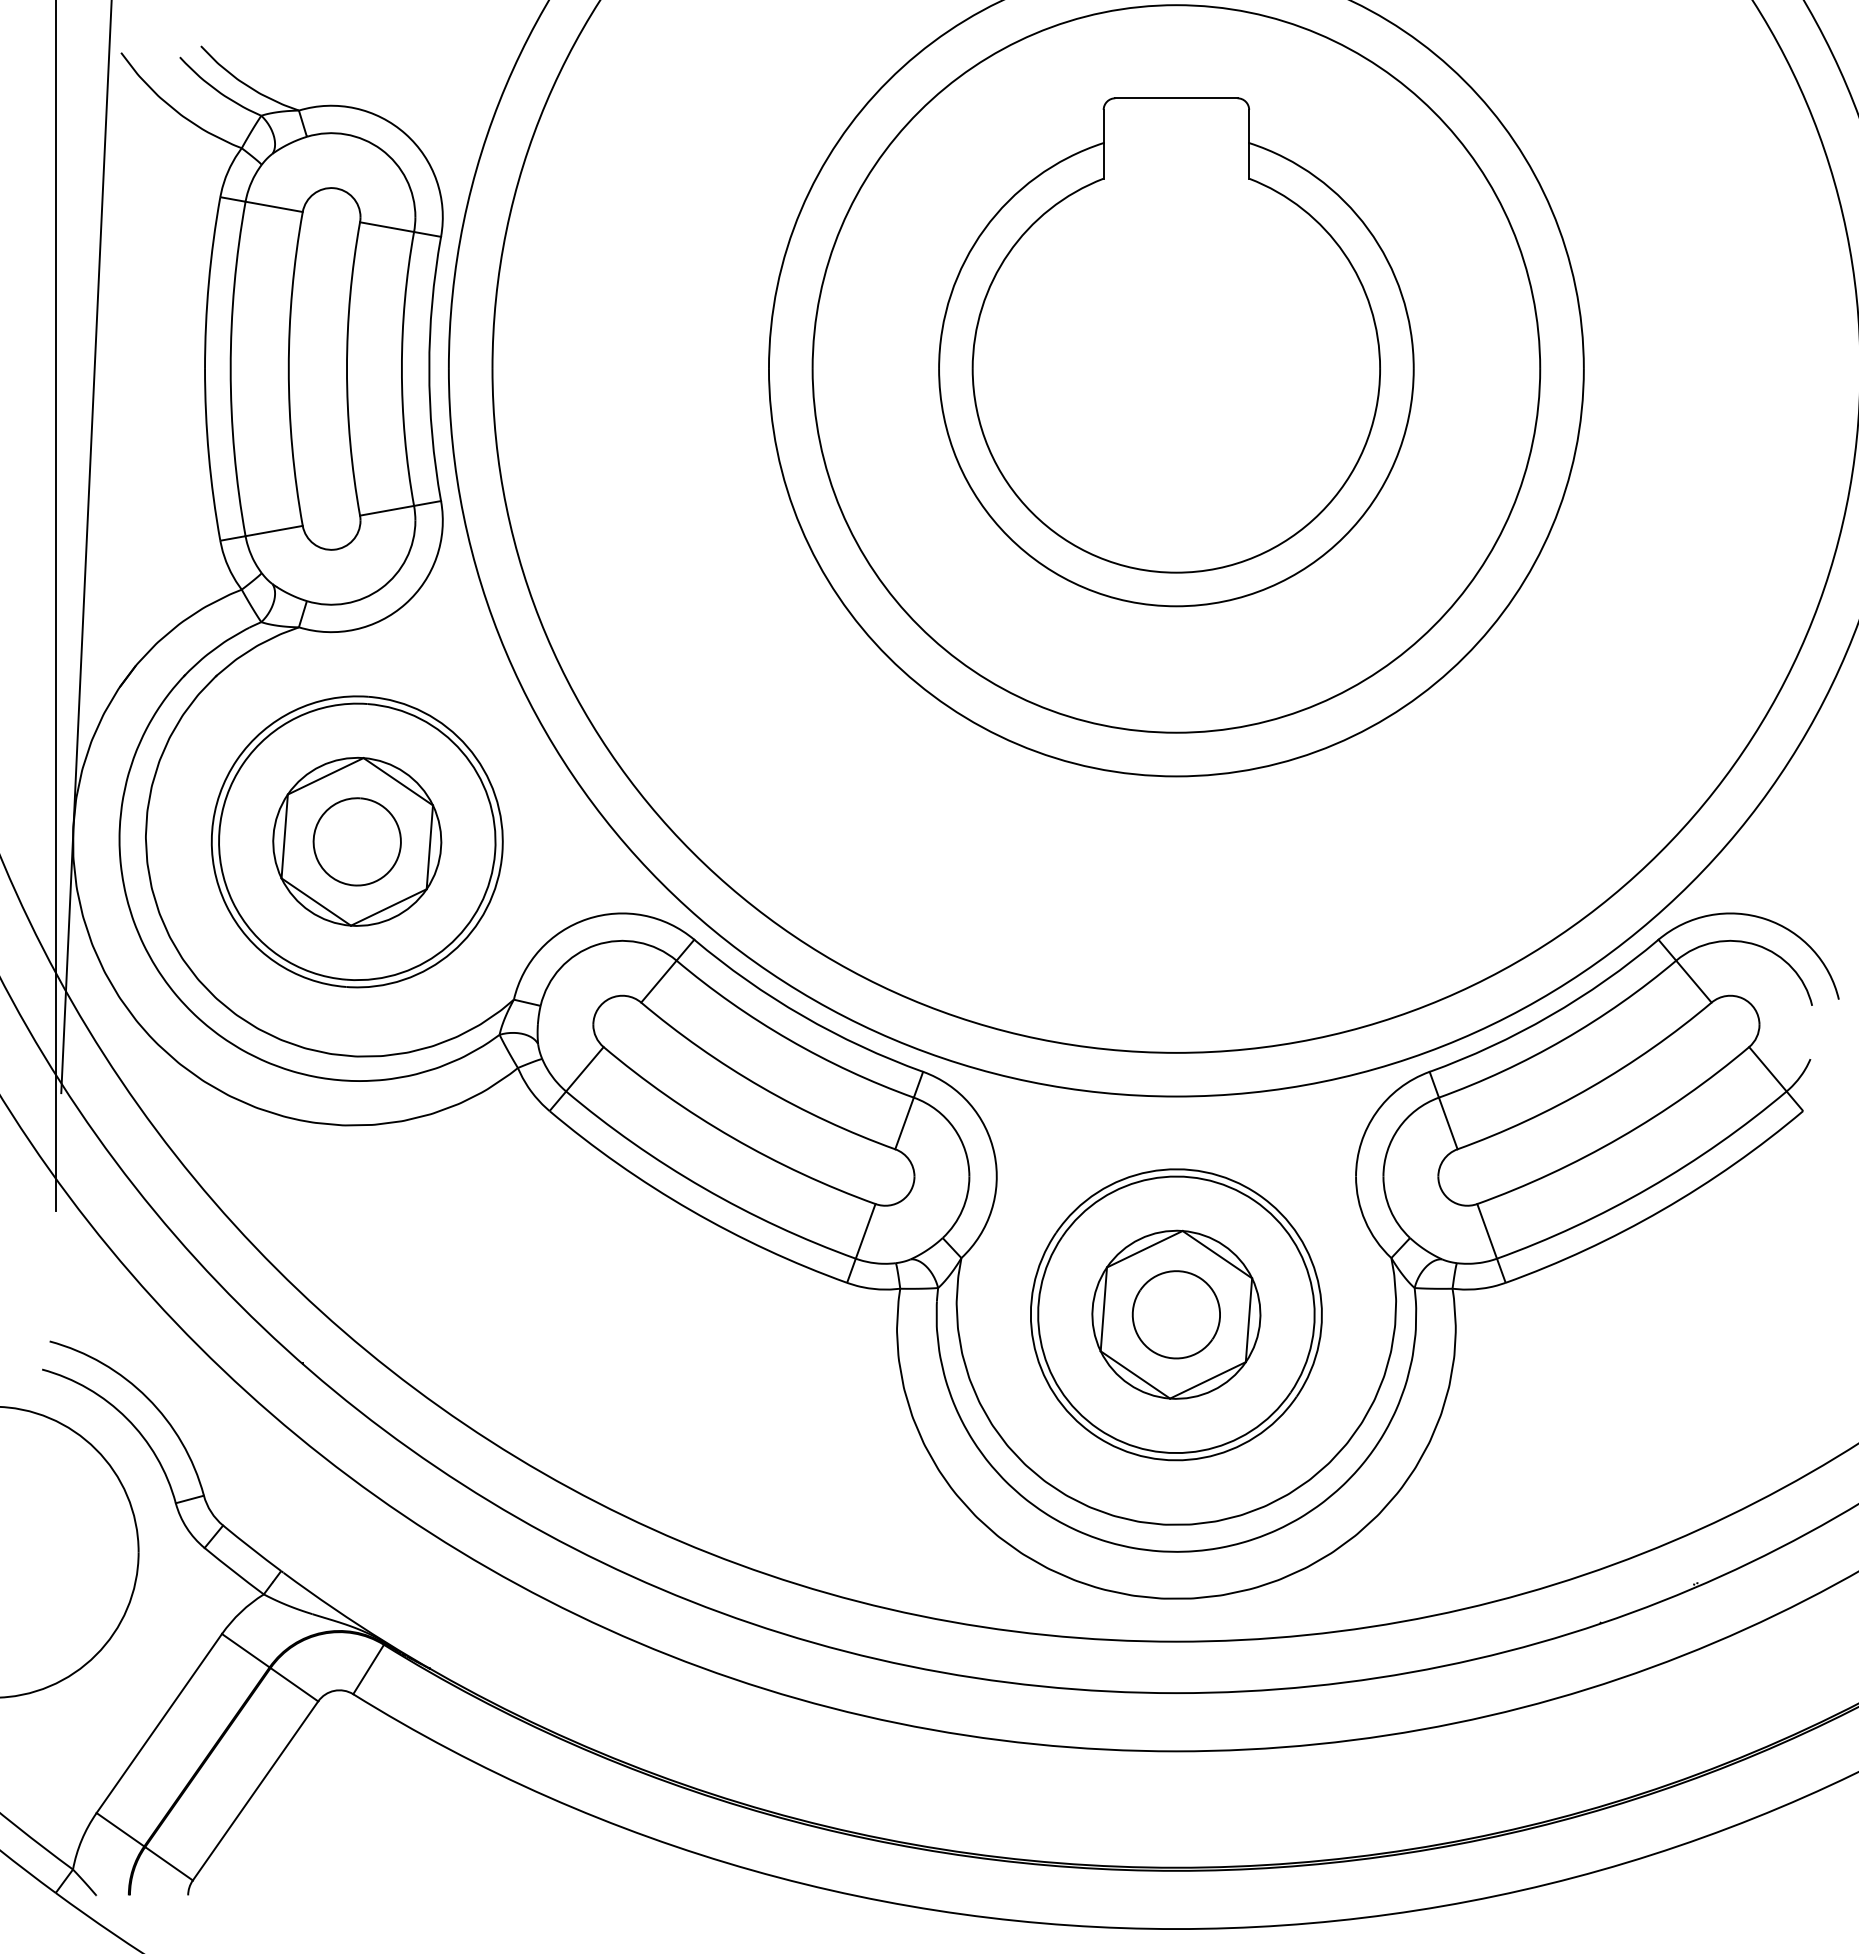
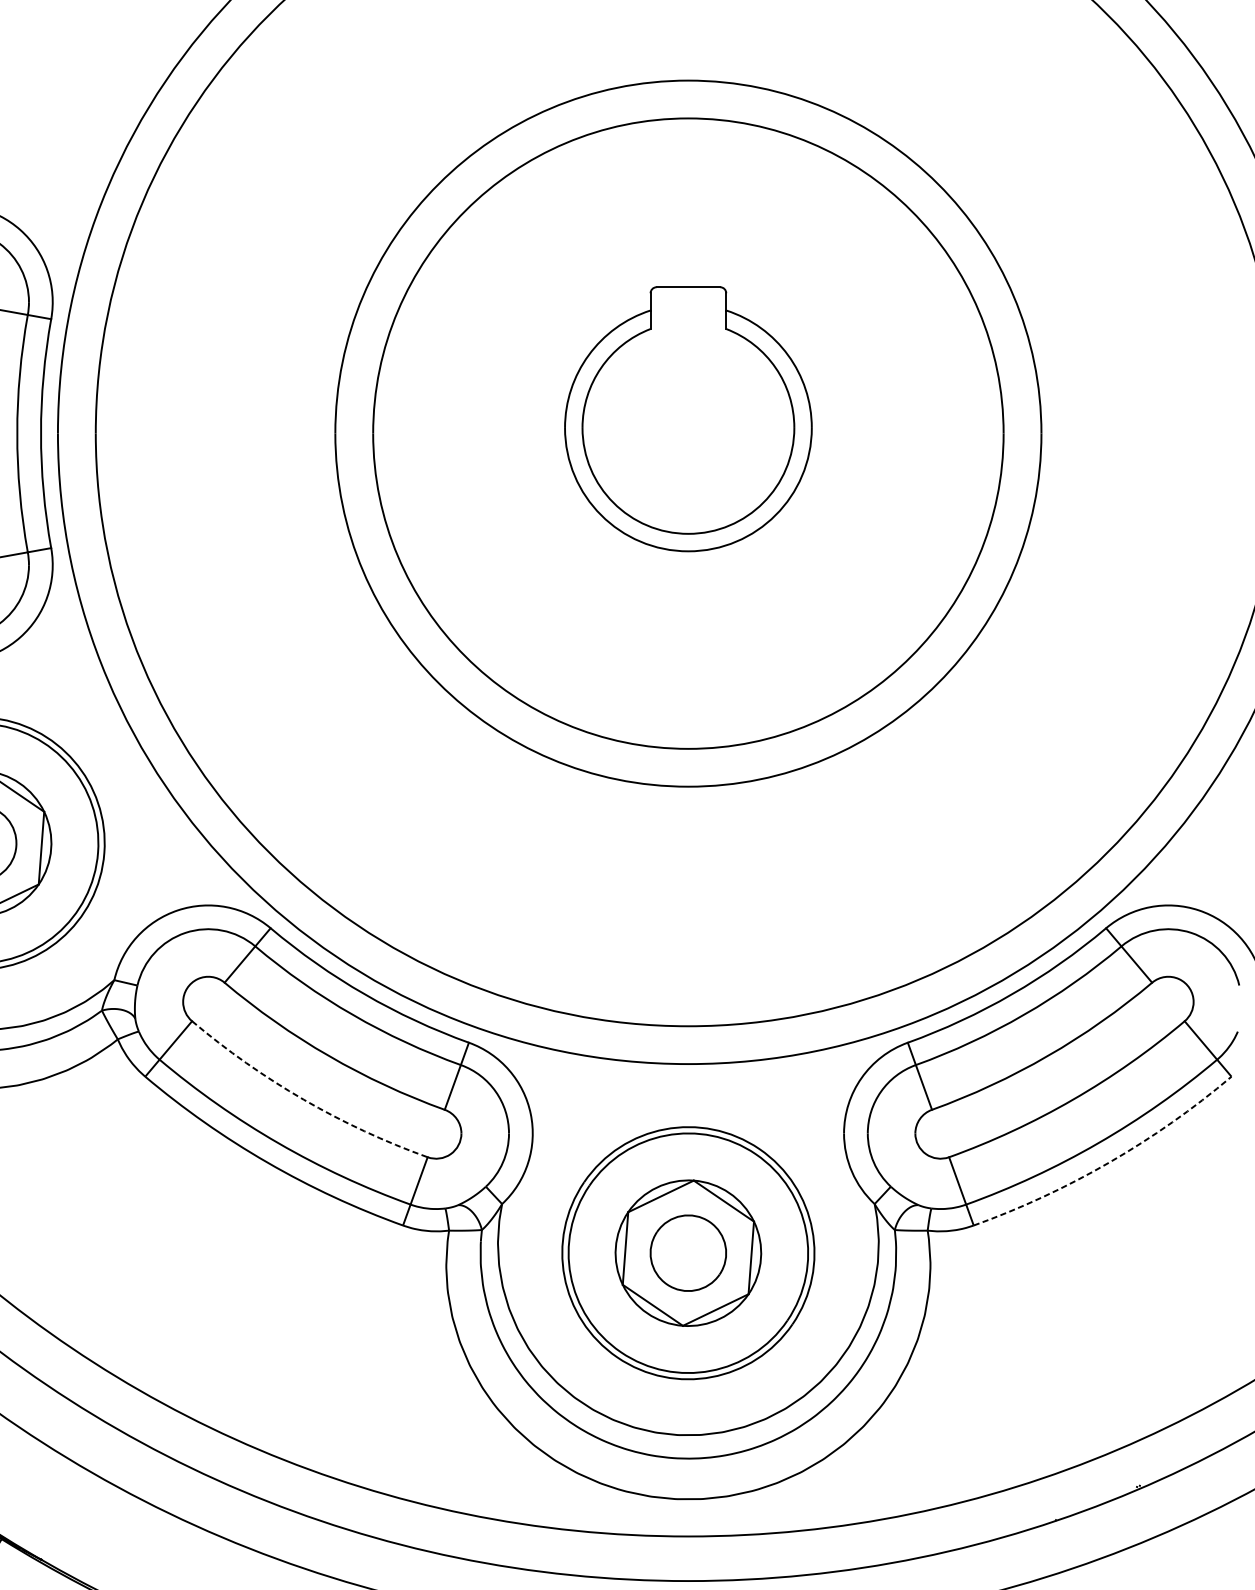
part: (1176, 352) -> (688, 419), size x0.6
arc: (732, 1137) -> (303, 1099), solid -> dashed
arc: (1662, 1210) -> (1109, 1162), solid -> dashed

